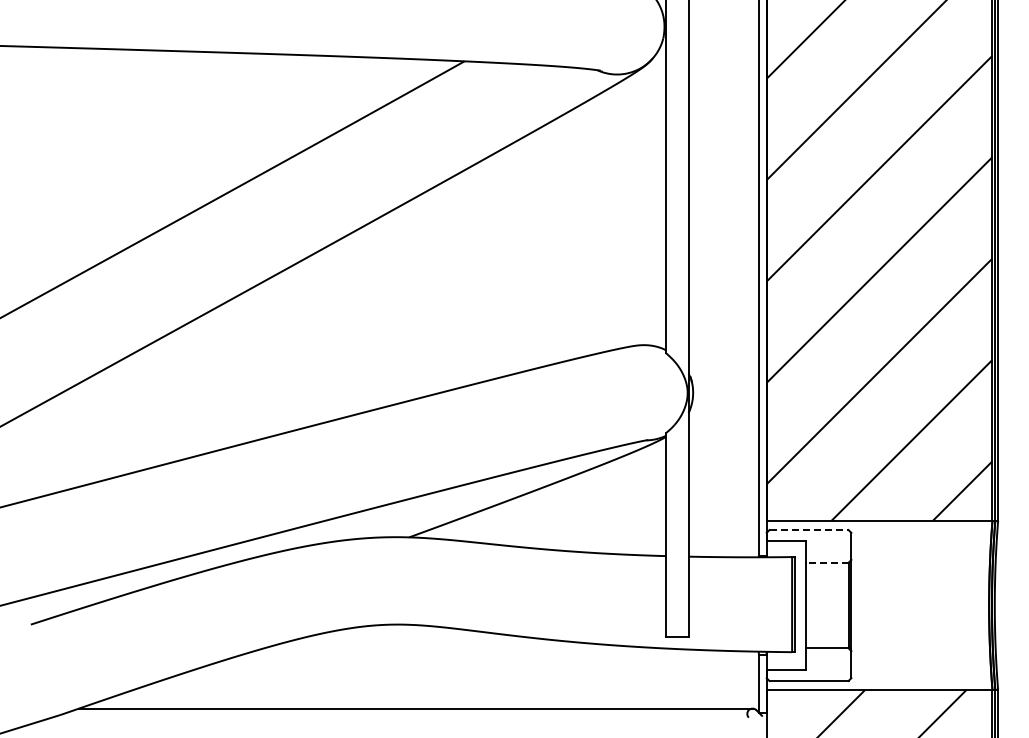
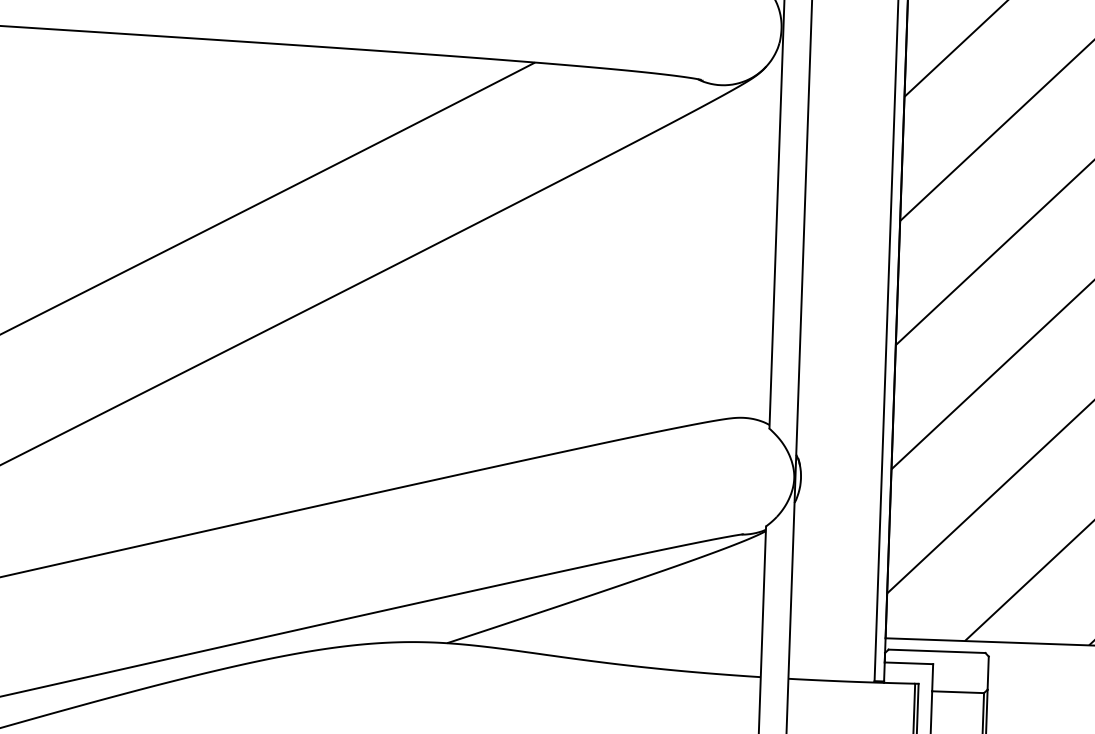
line: (809, 530) -> (937, 651), dashed -> solid
line: (826, 562) -> (957, 691), dashed -> solid

